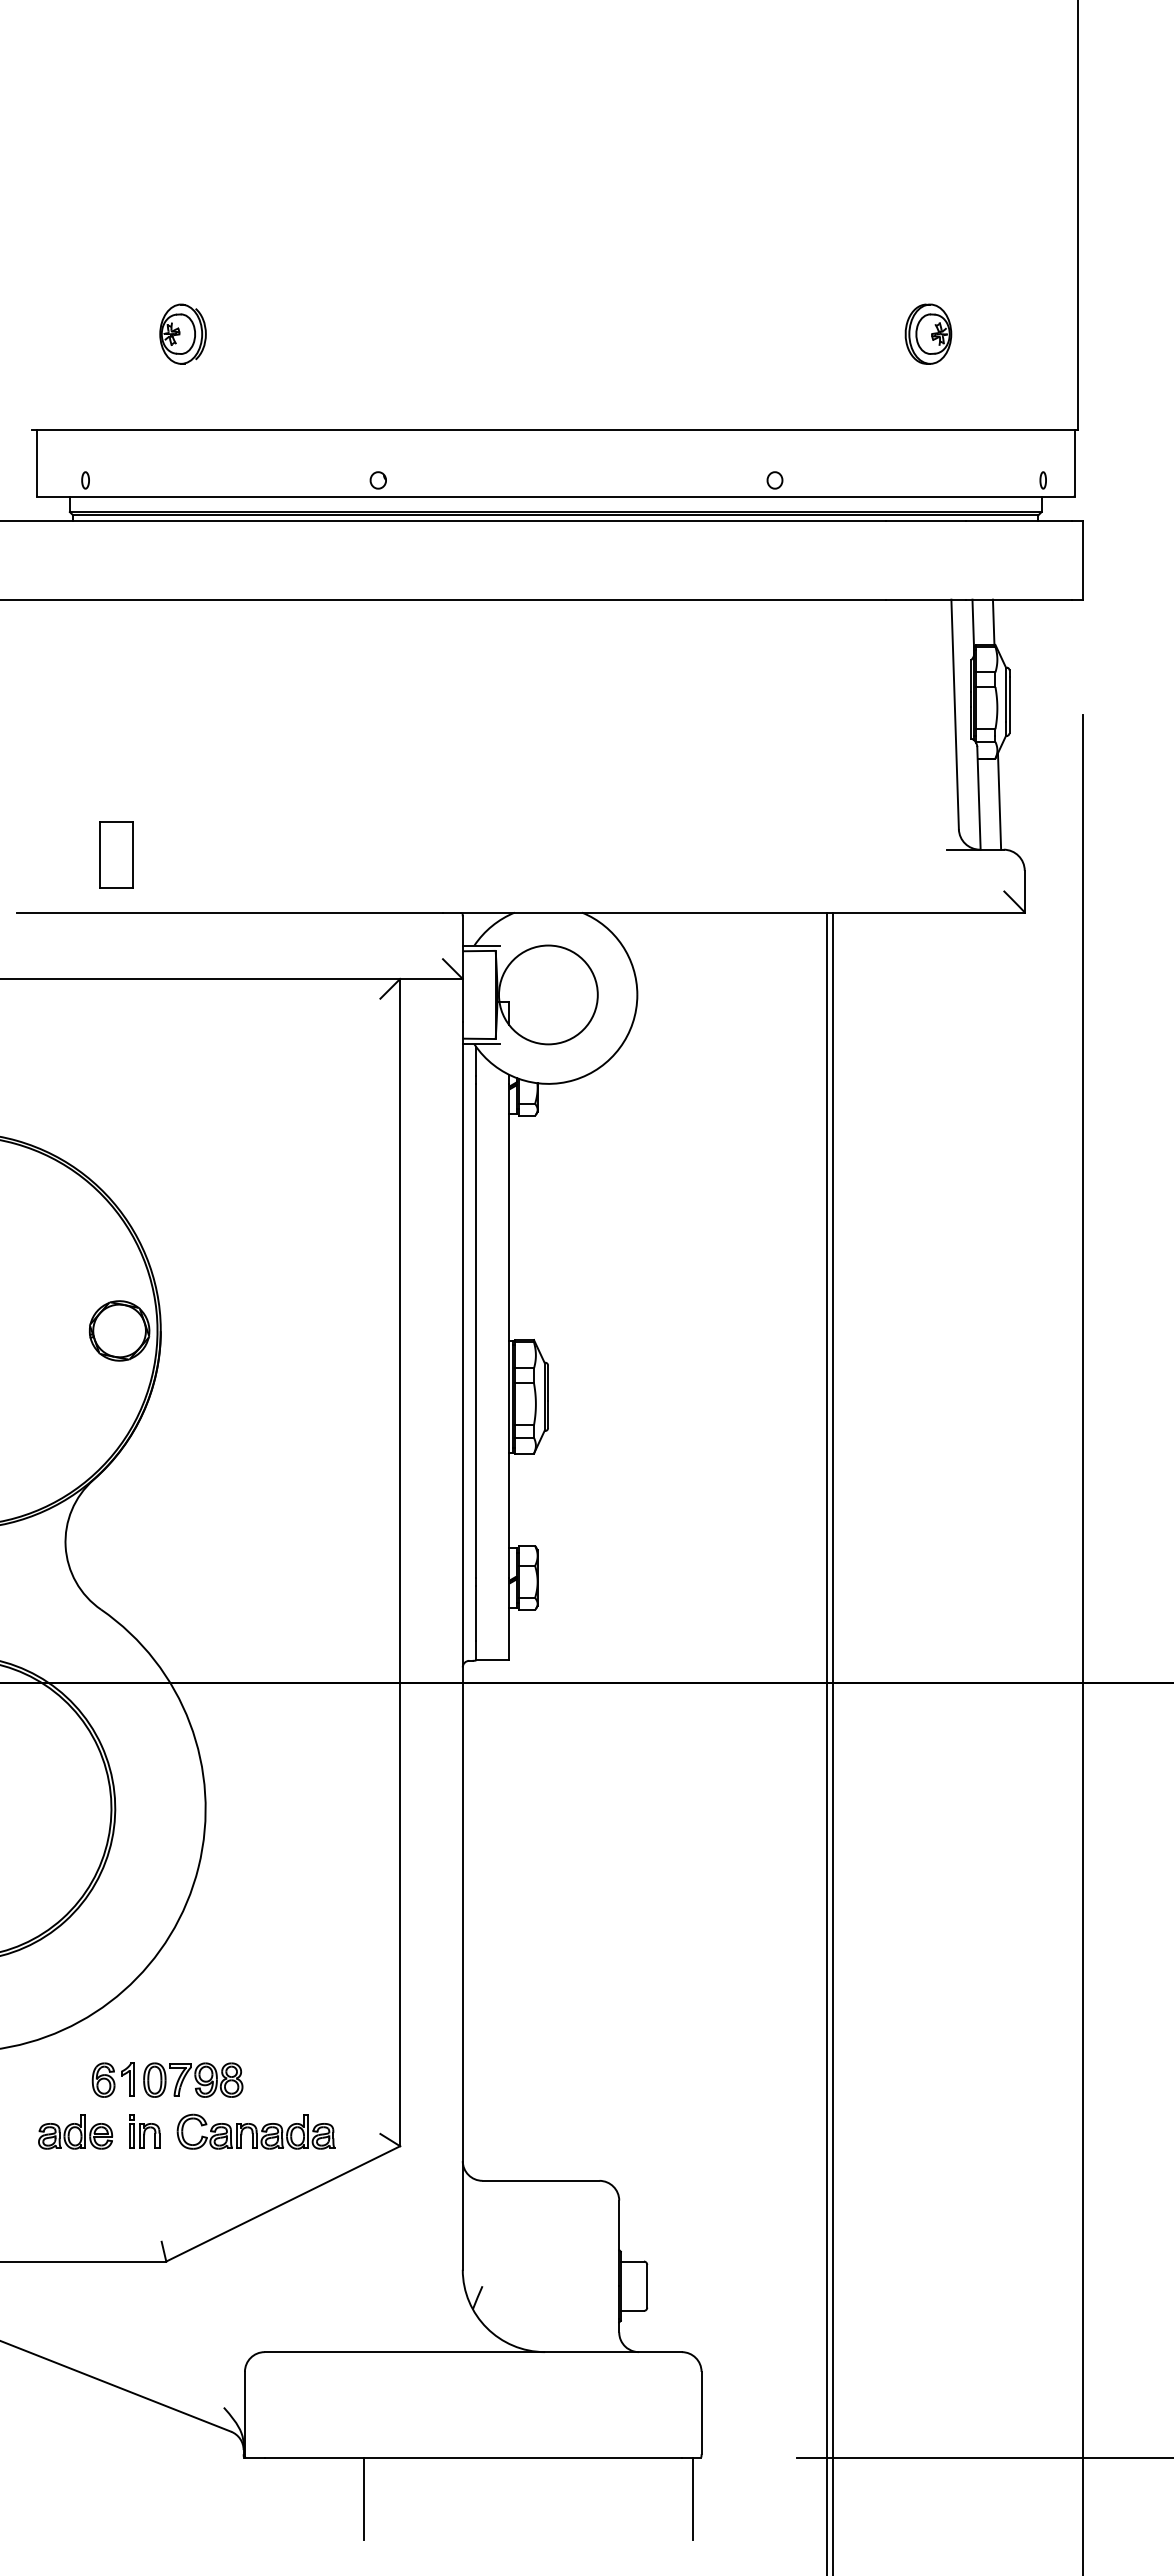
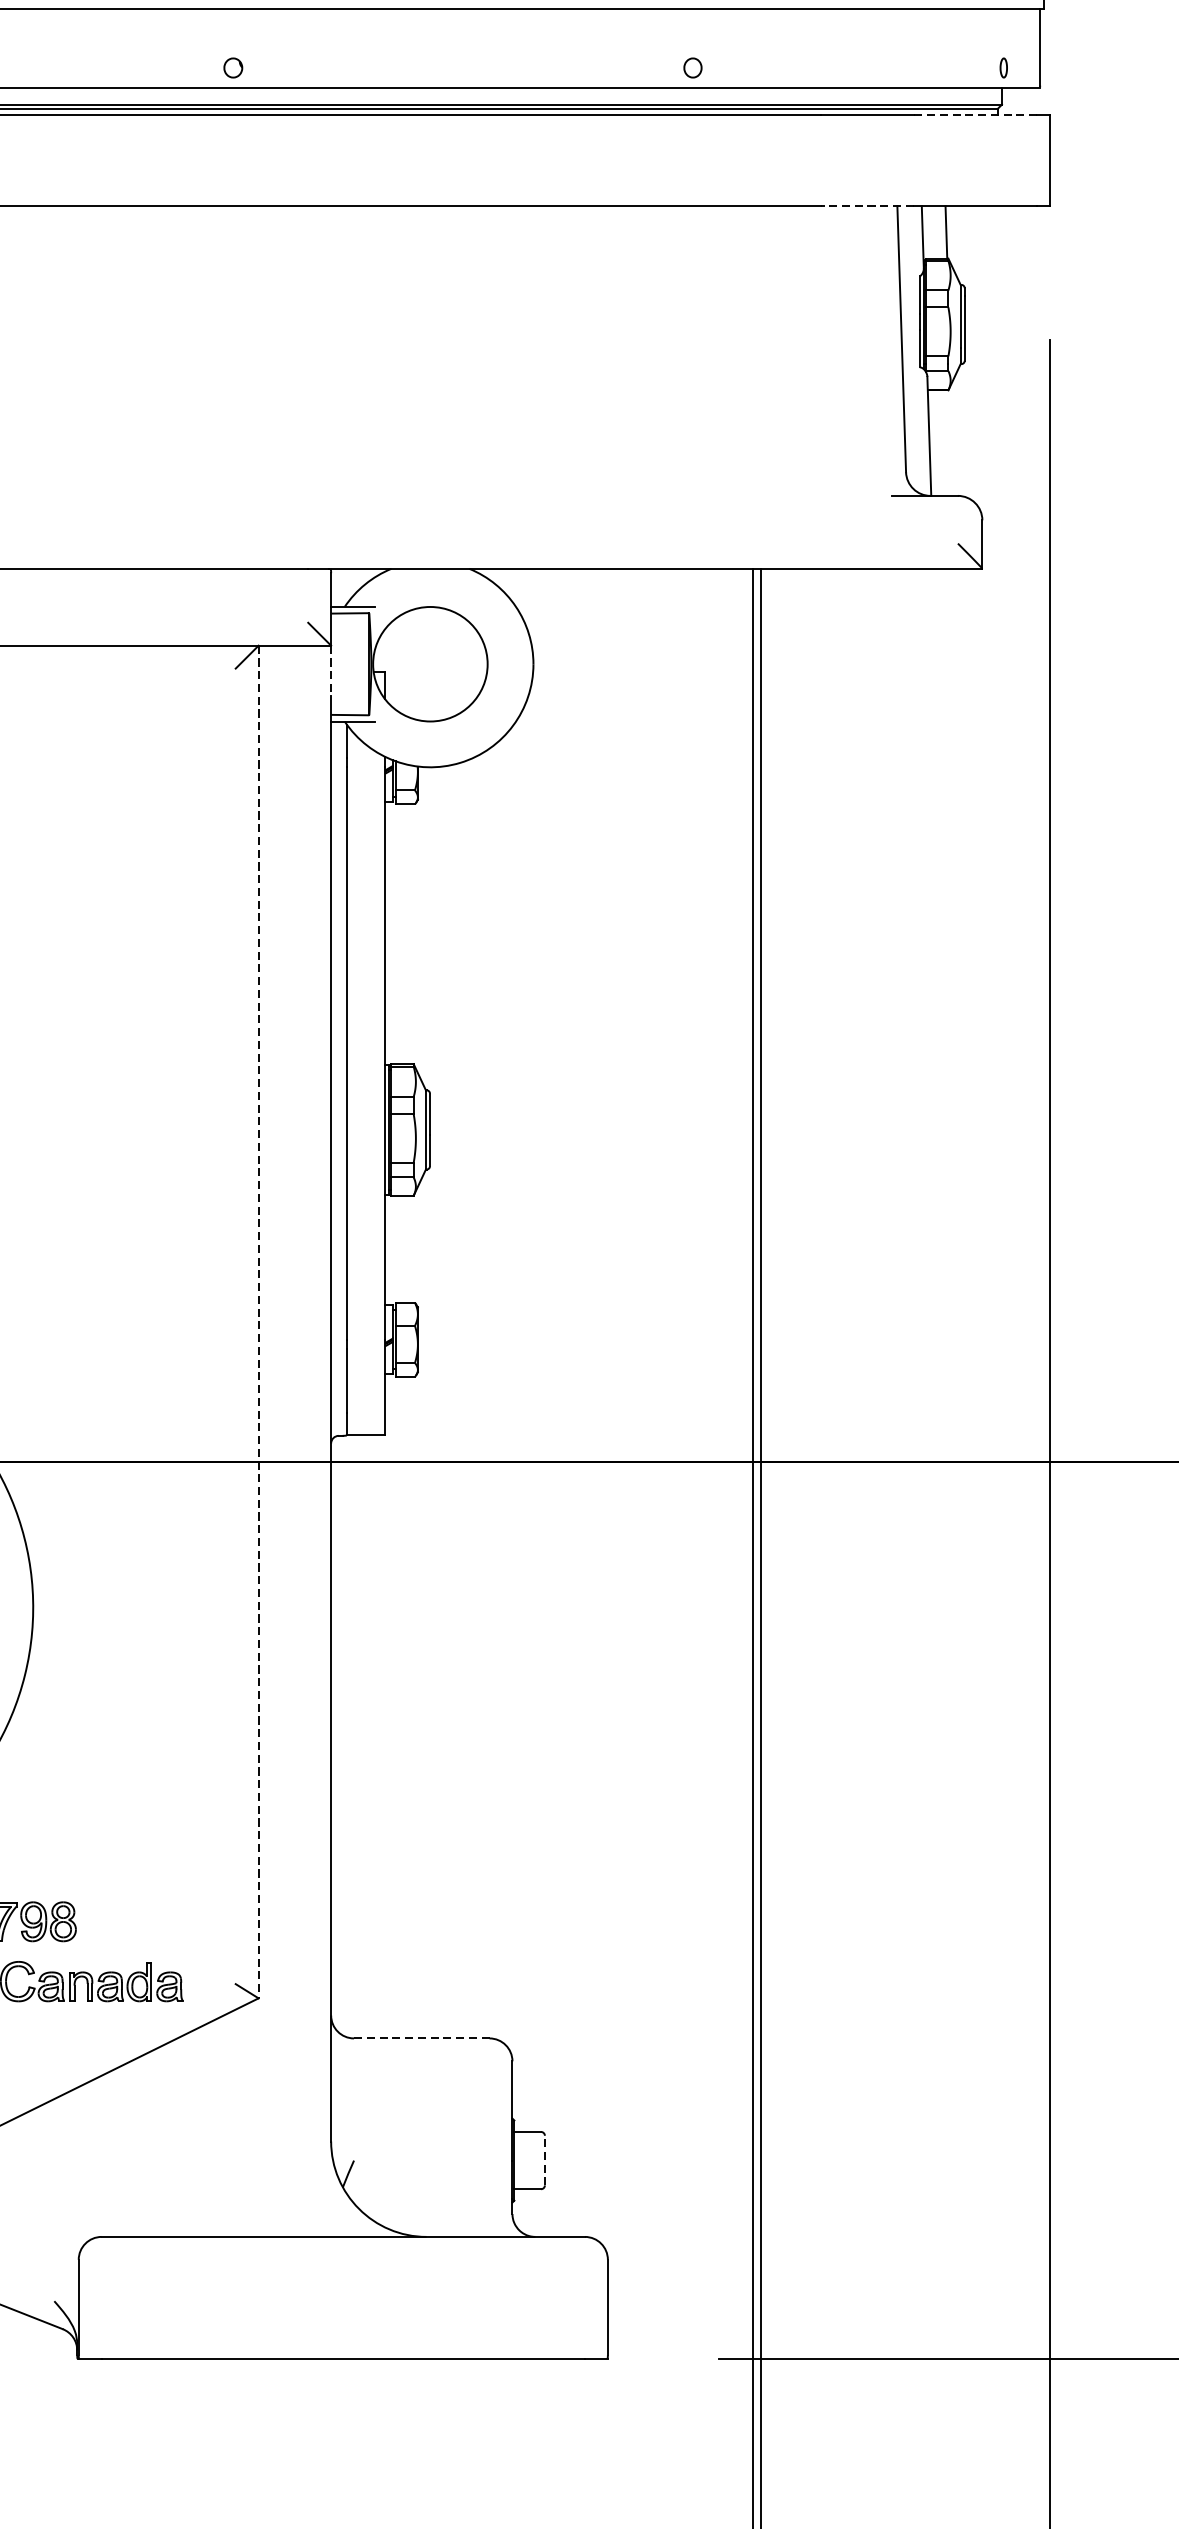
line: (1018, 520) -> (975, 114), solid -> dashed
line: (925, 599) -> (867, 205), solid -> dashed
line: (999, 801) -> (953, 440), removed
line: (462, 1000) -> (330, 670), solid -> dashed
line: (400, 1562) -> (258, 1321), solid -> dashed
line: (541, 2180) -> (422, 2038), solid -> dashed
line: (647, 2285) -> (545, 2159), solid -> dashed
line: (363, 2498) -> (216, 2406), removed
line: (693, 2498) -> (598, 2406), removed

